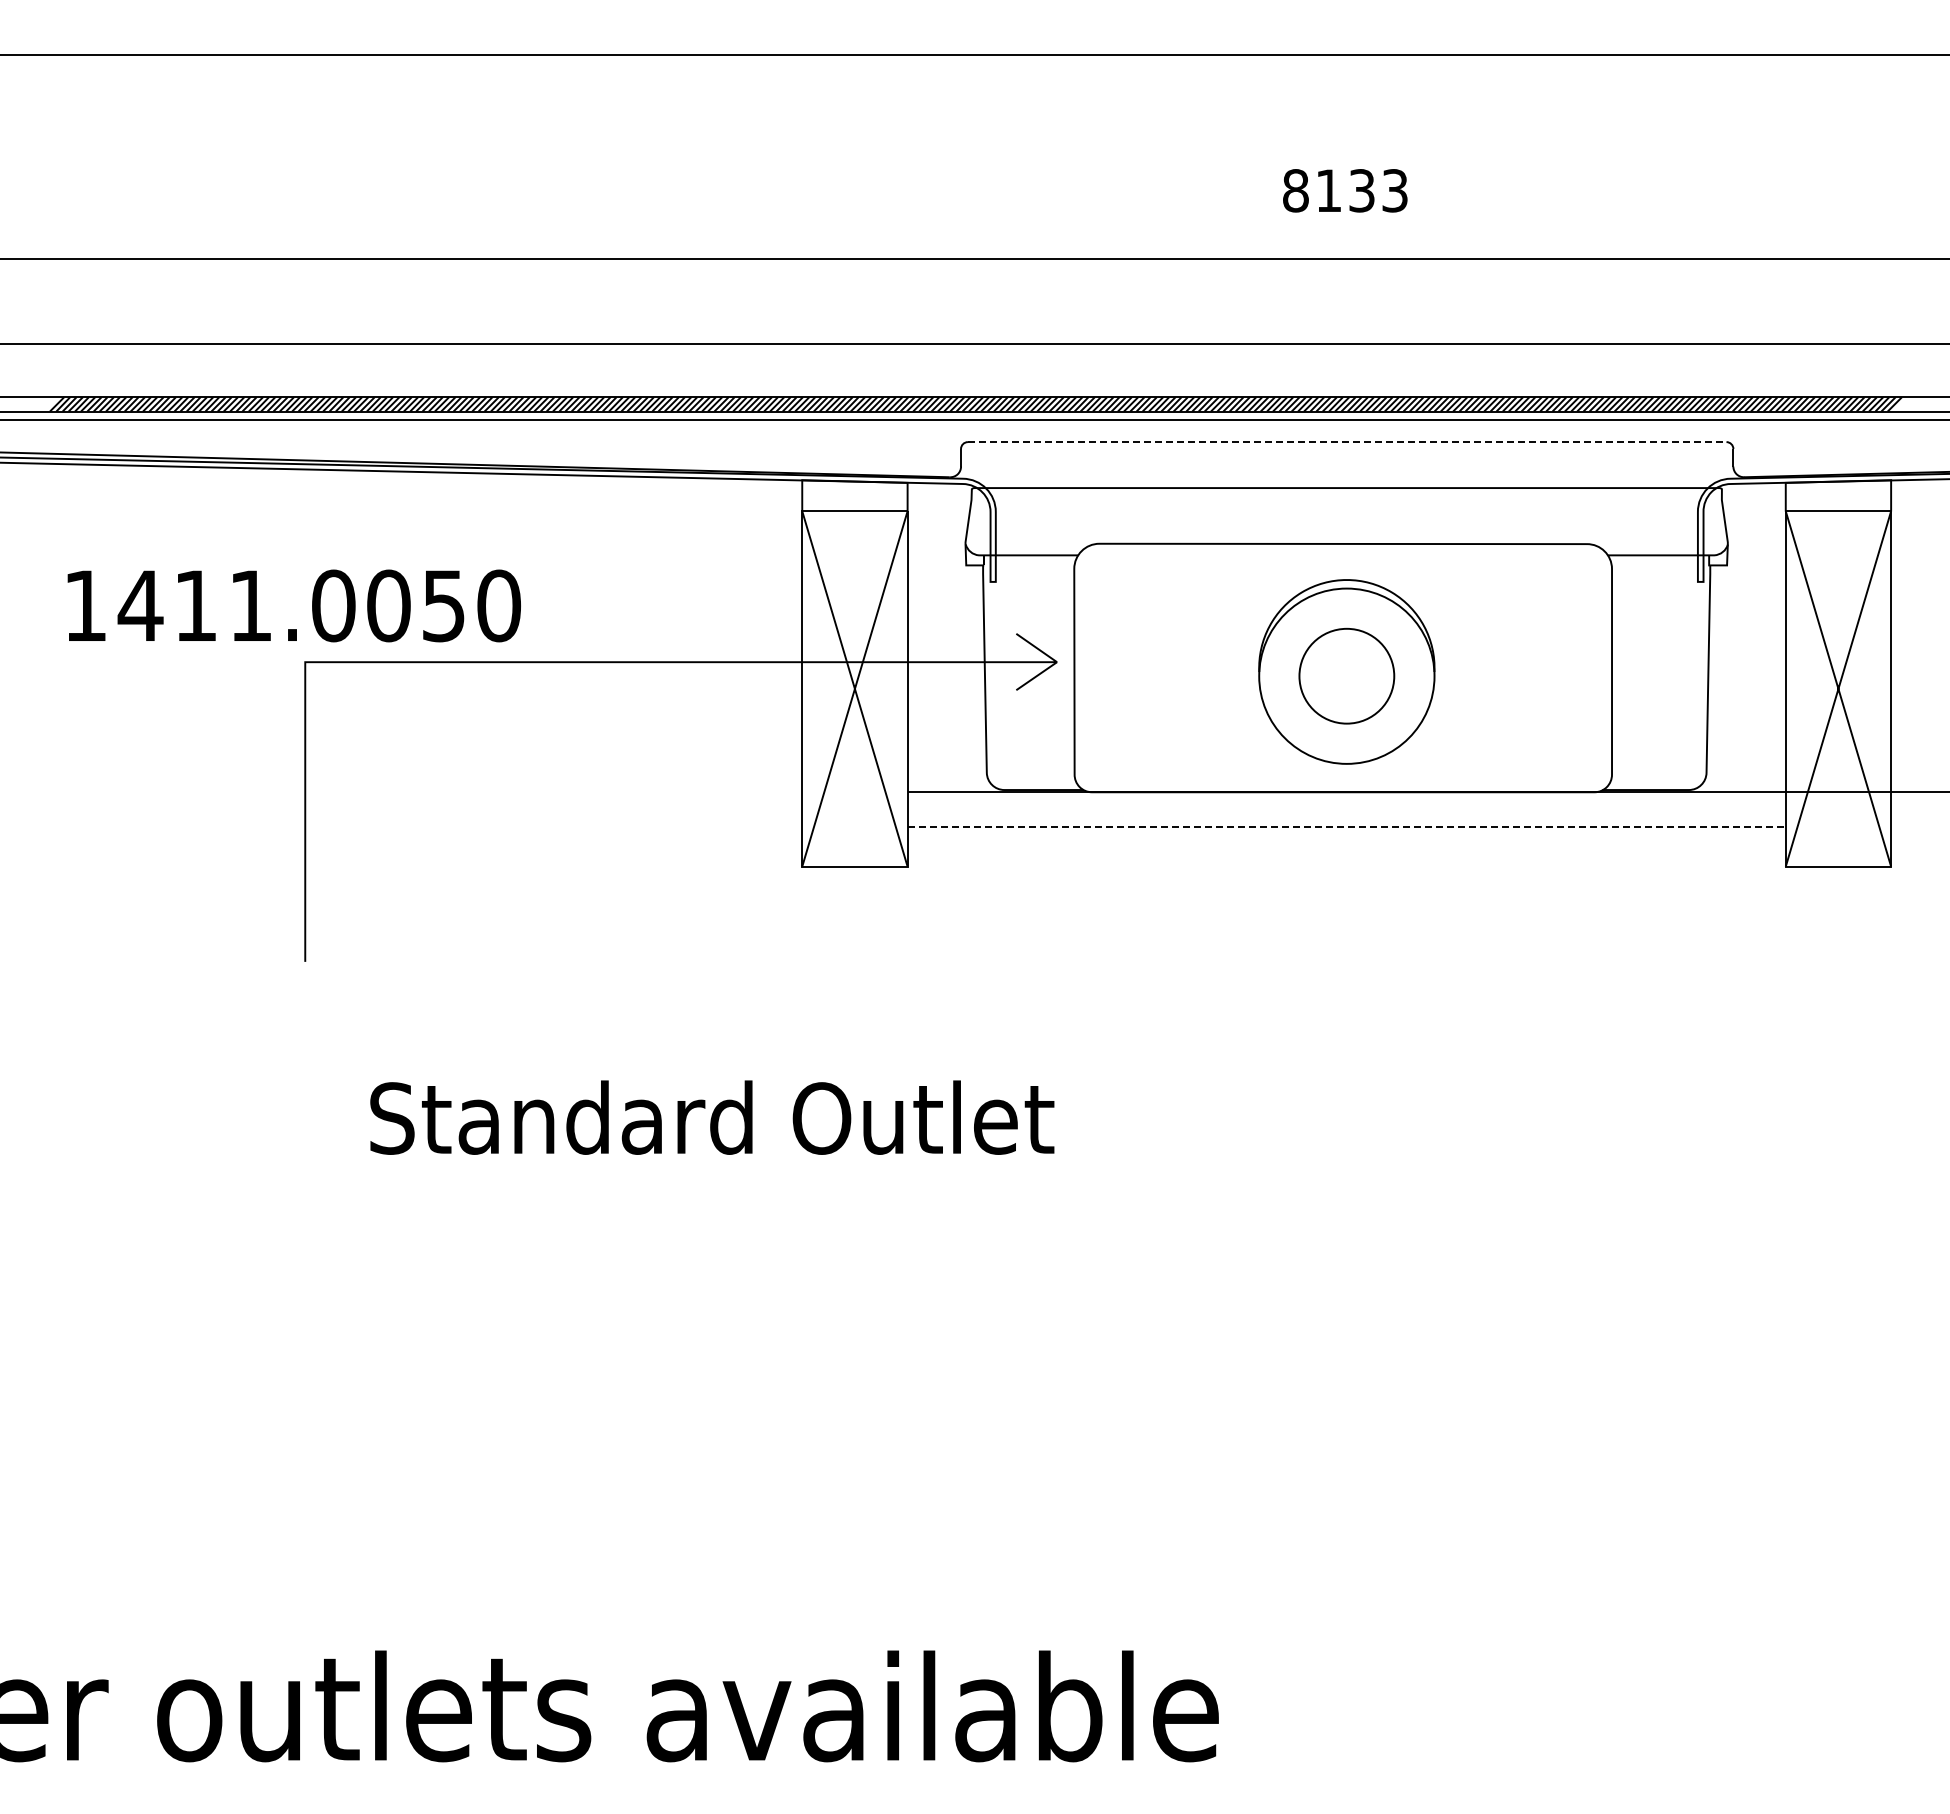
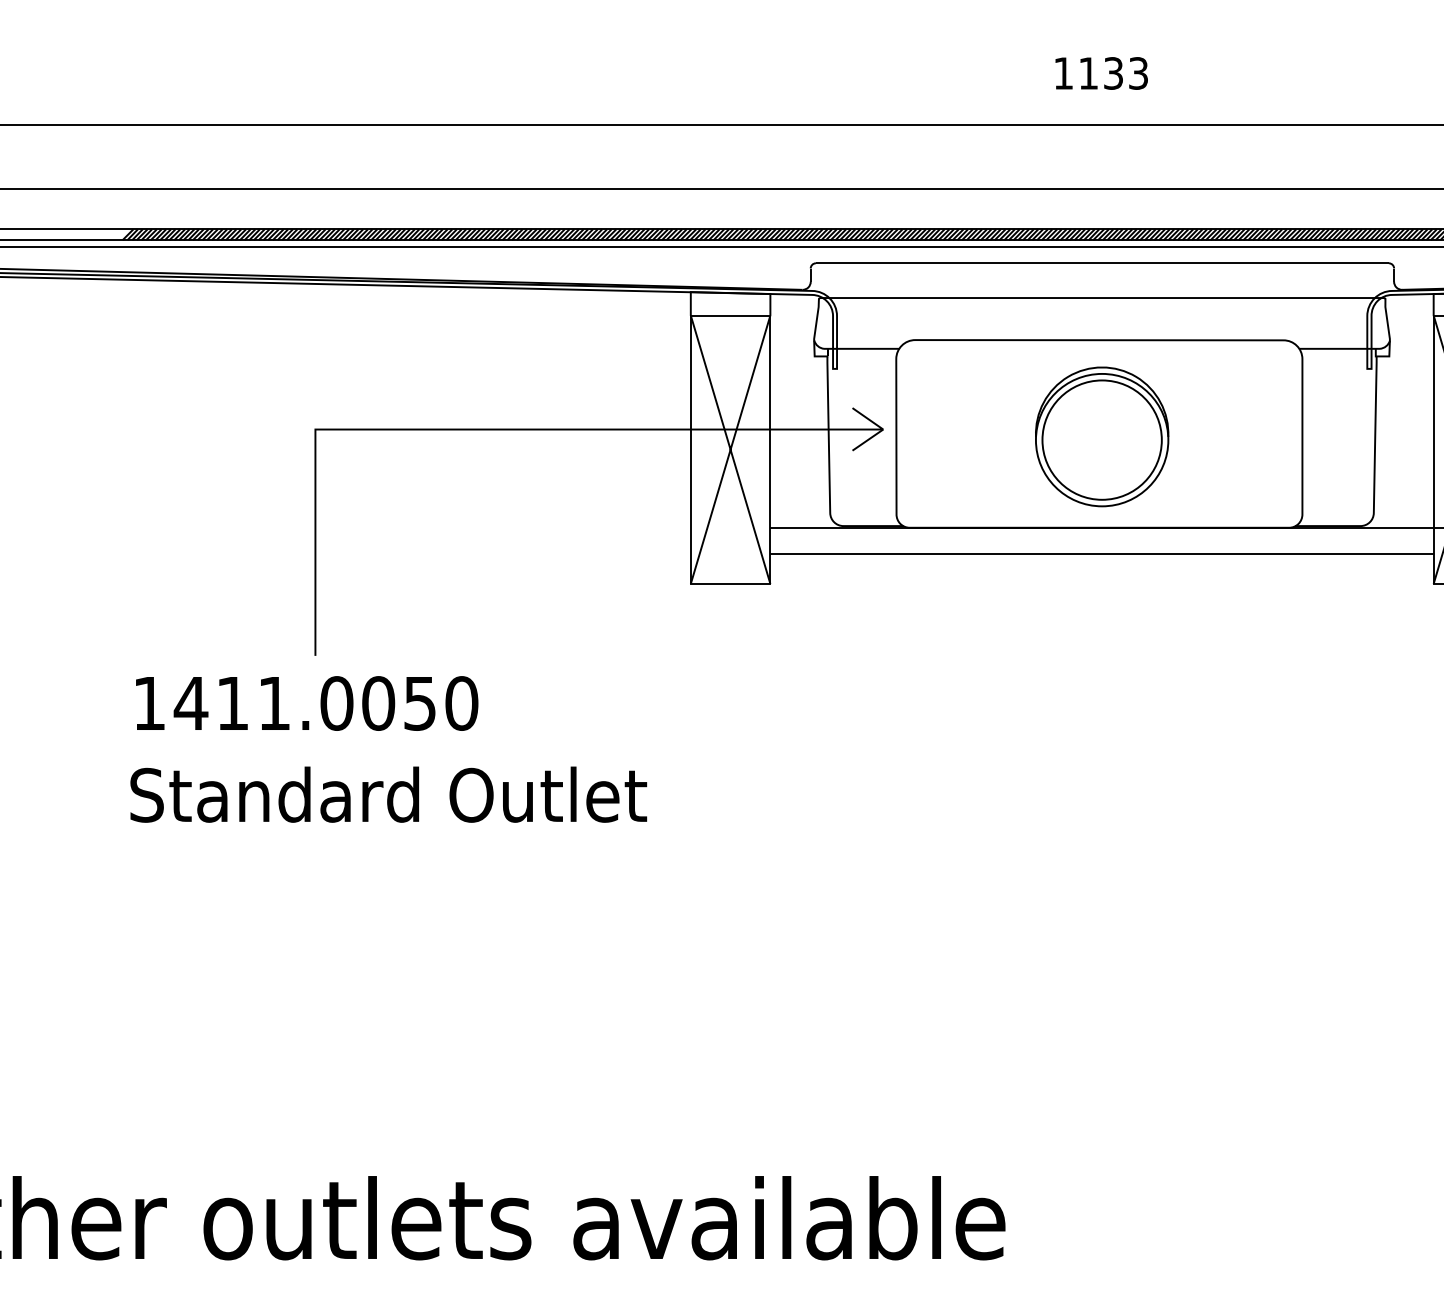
text: (1295, 190) -> (1063, 73), 8133 -> 1133
line: (1347, 442) -> (1102, 263), dashed -> solid
text: (293, 605) -> (306, 703), moved
circle: (1346, 676) -> (1101, 440), size x1.67
line: (1347, 827) -> (1102, 554), dashed -> solid
text: (712, 1117) -> (388, 794), moved

